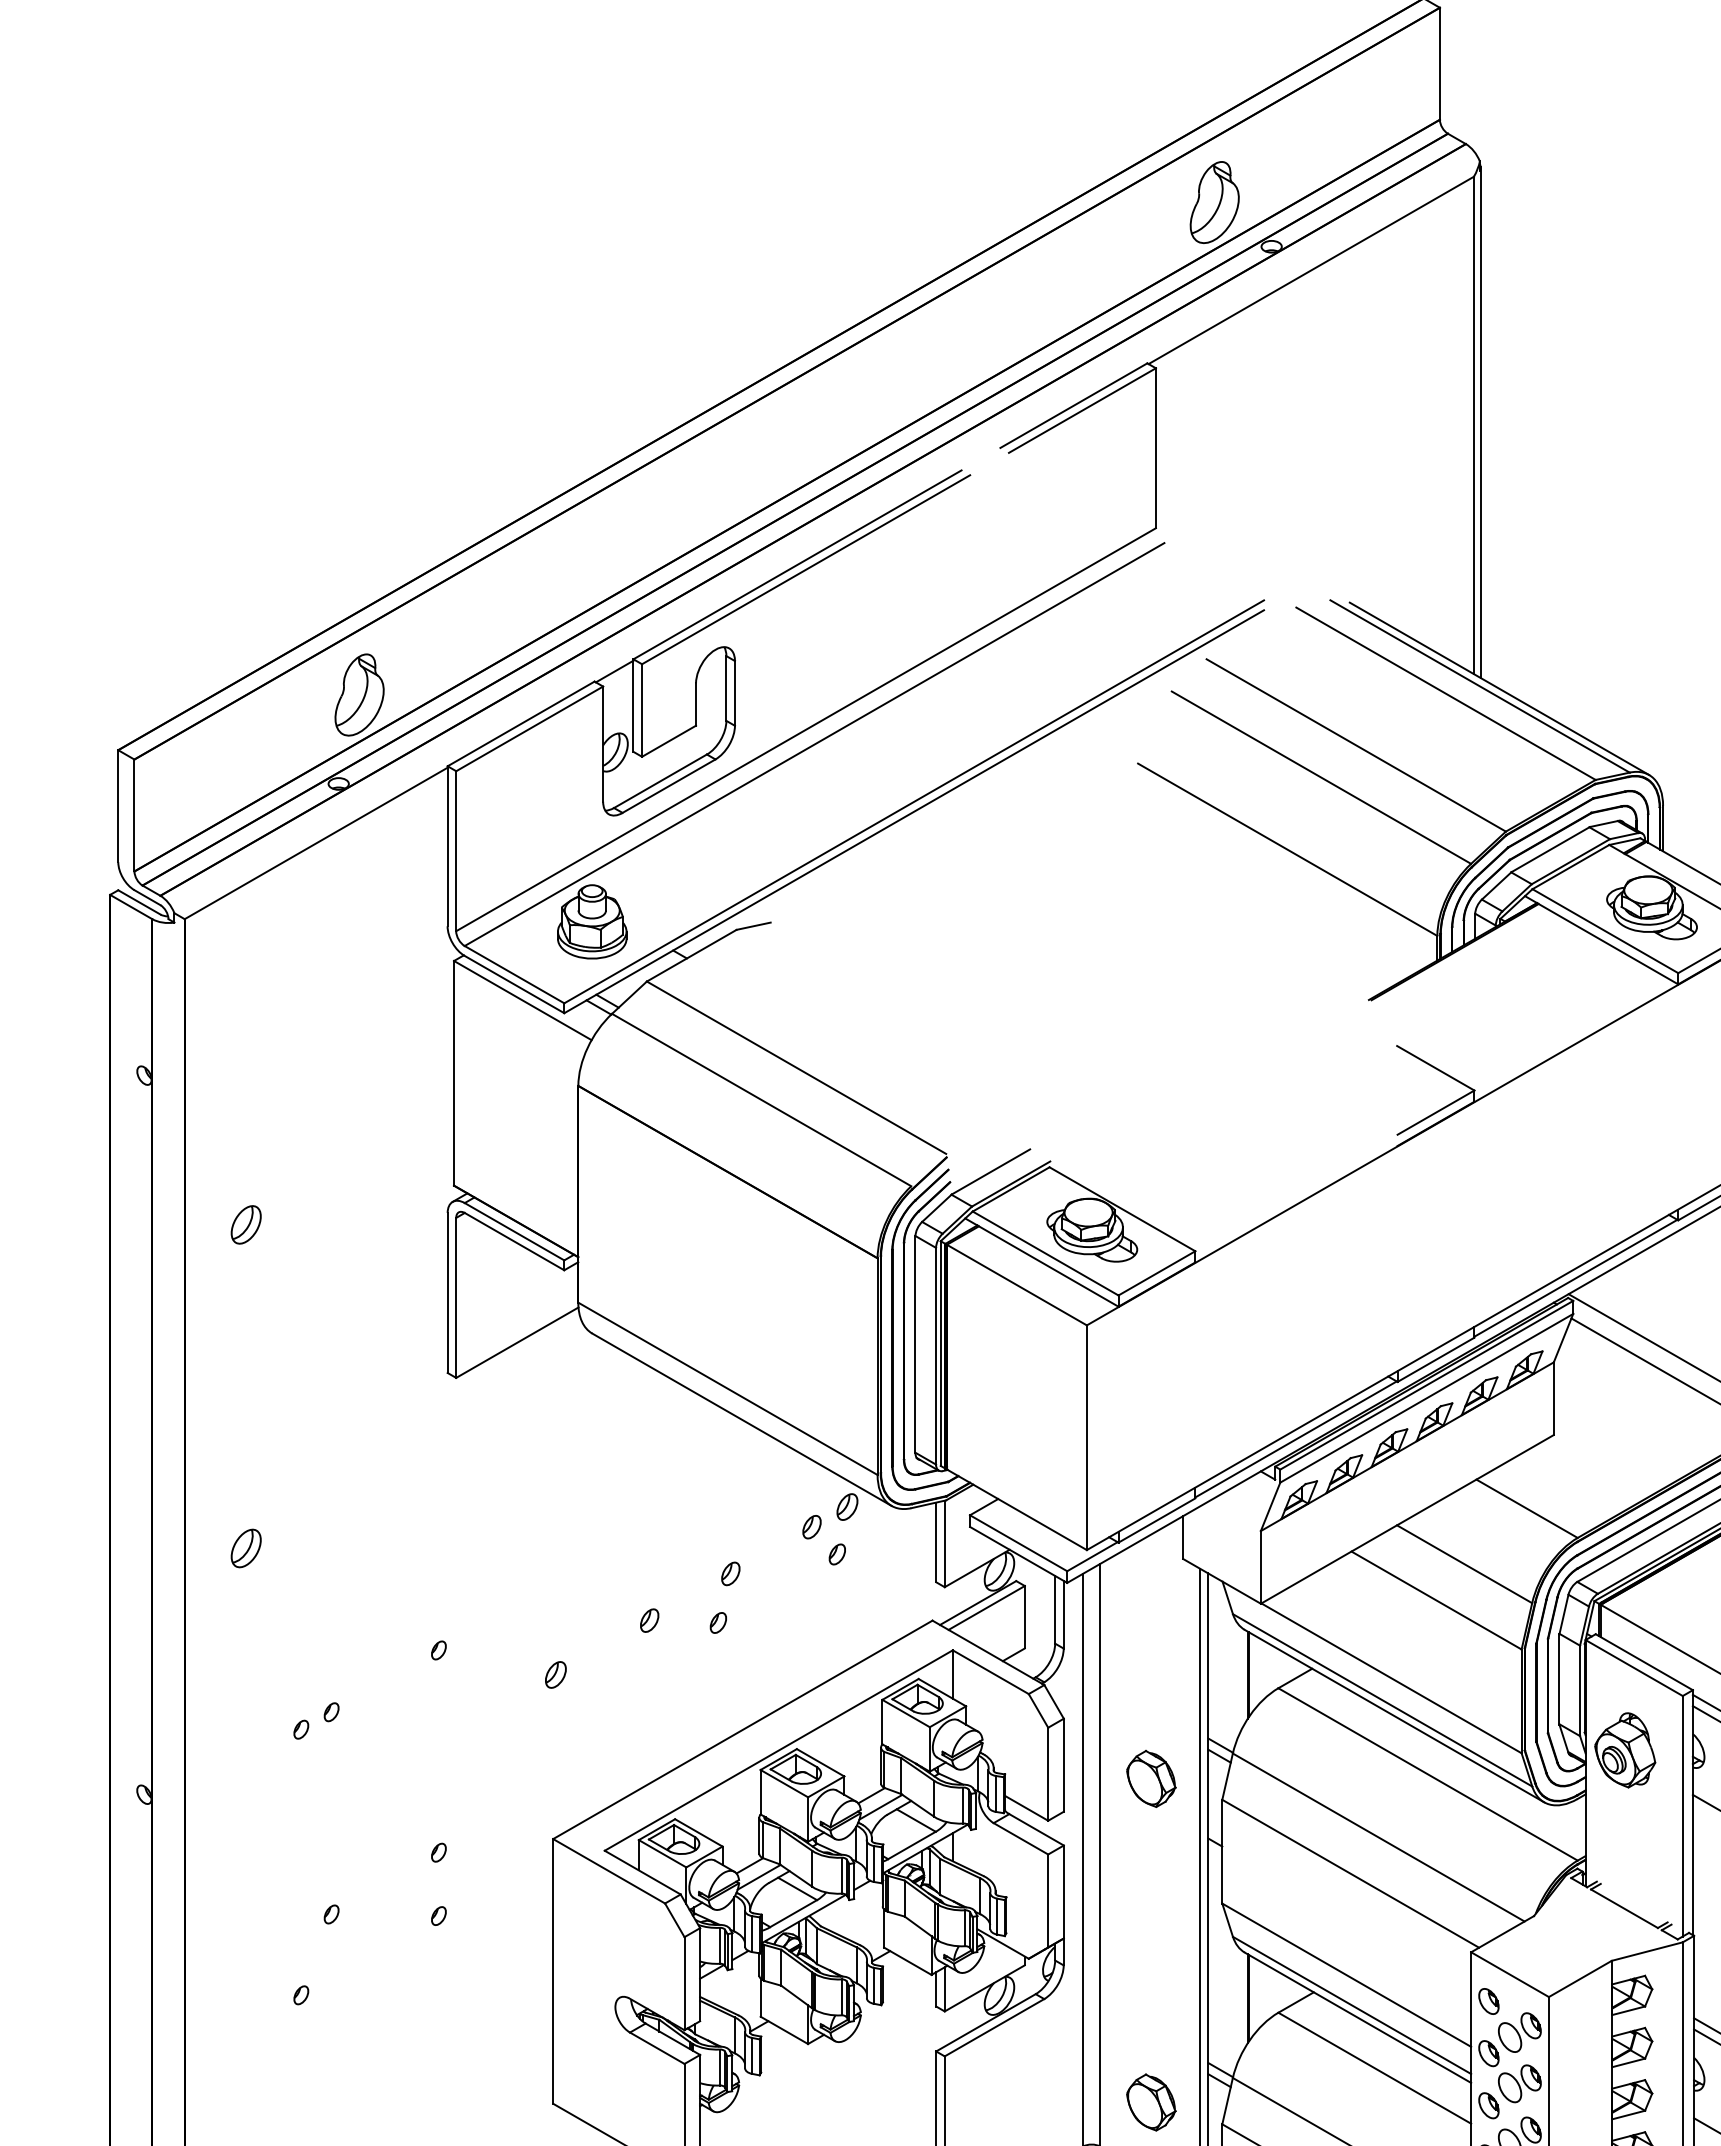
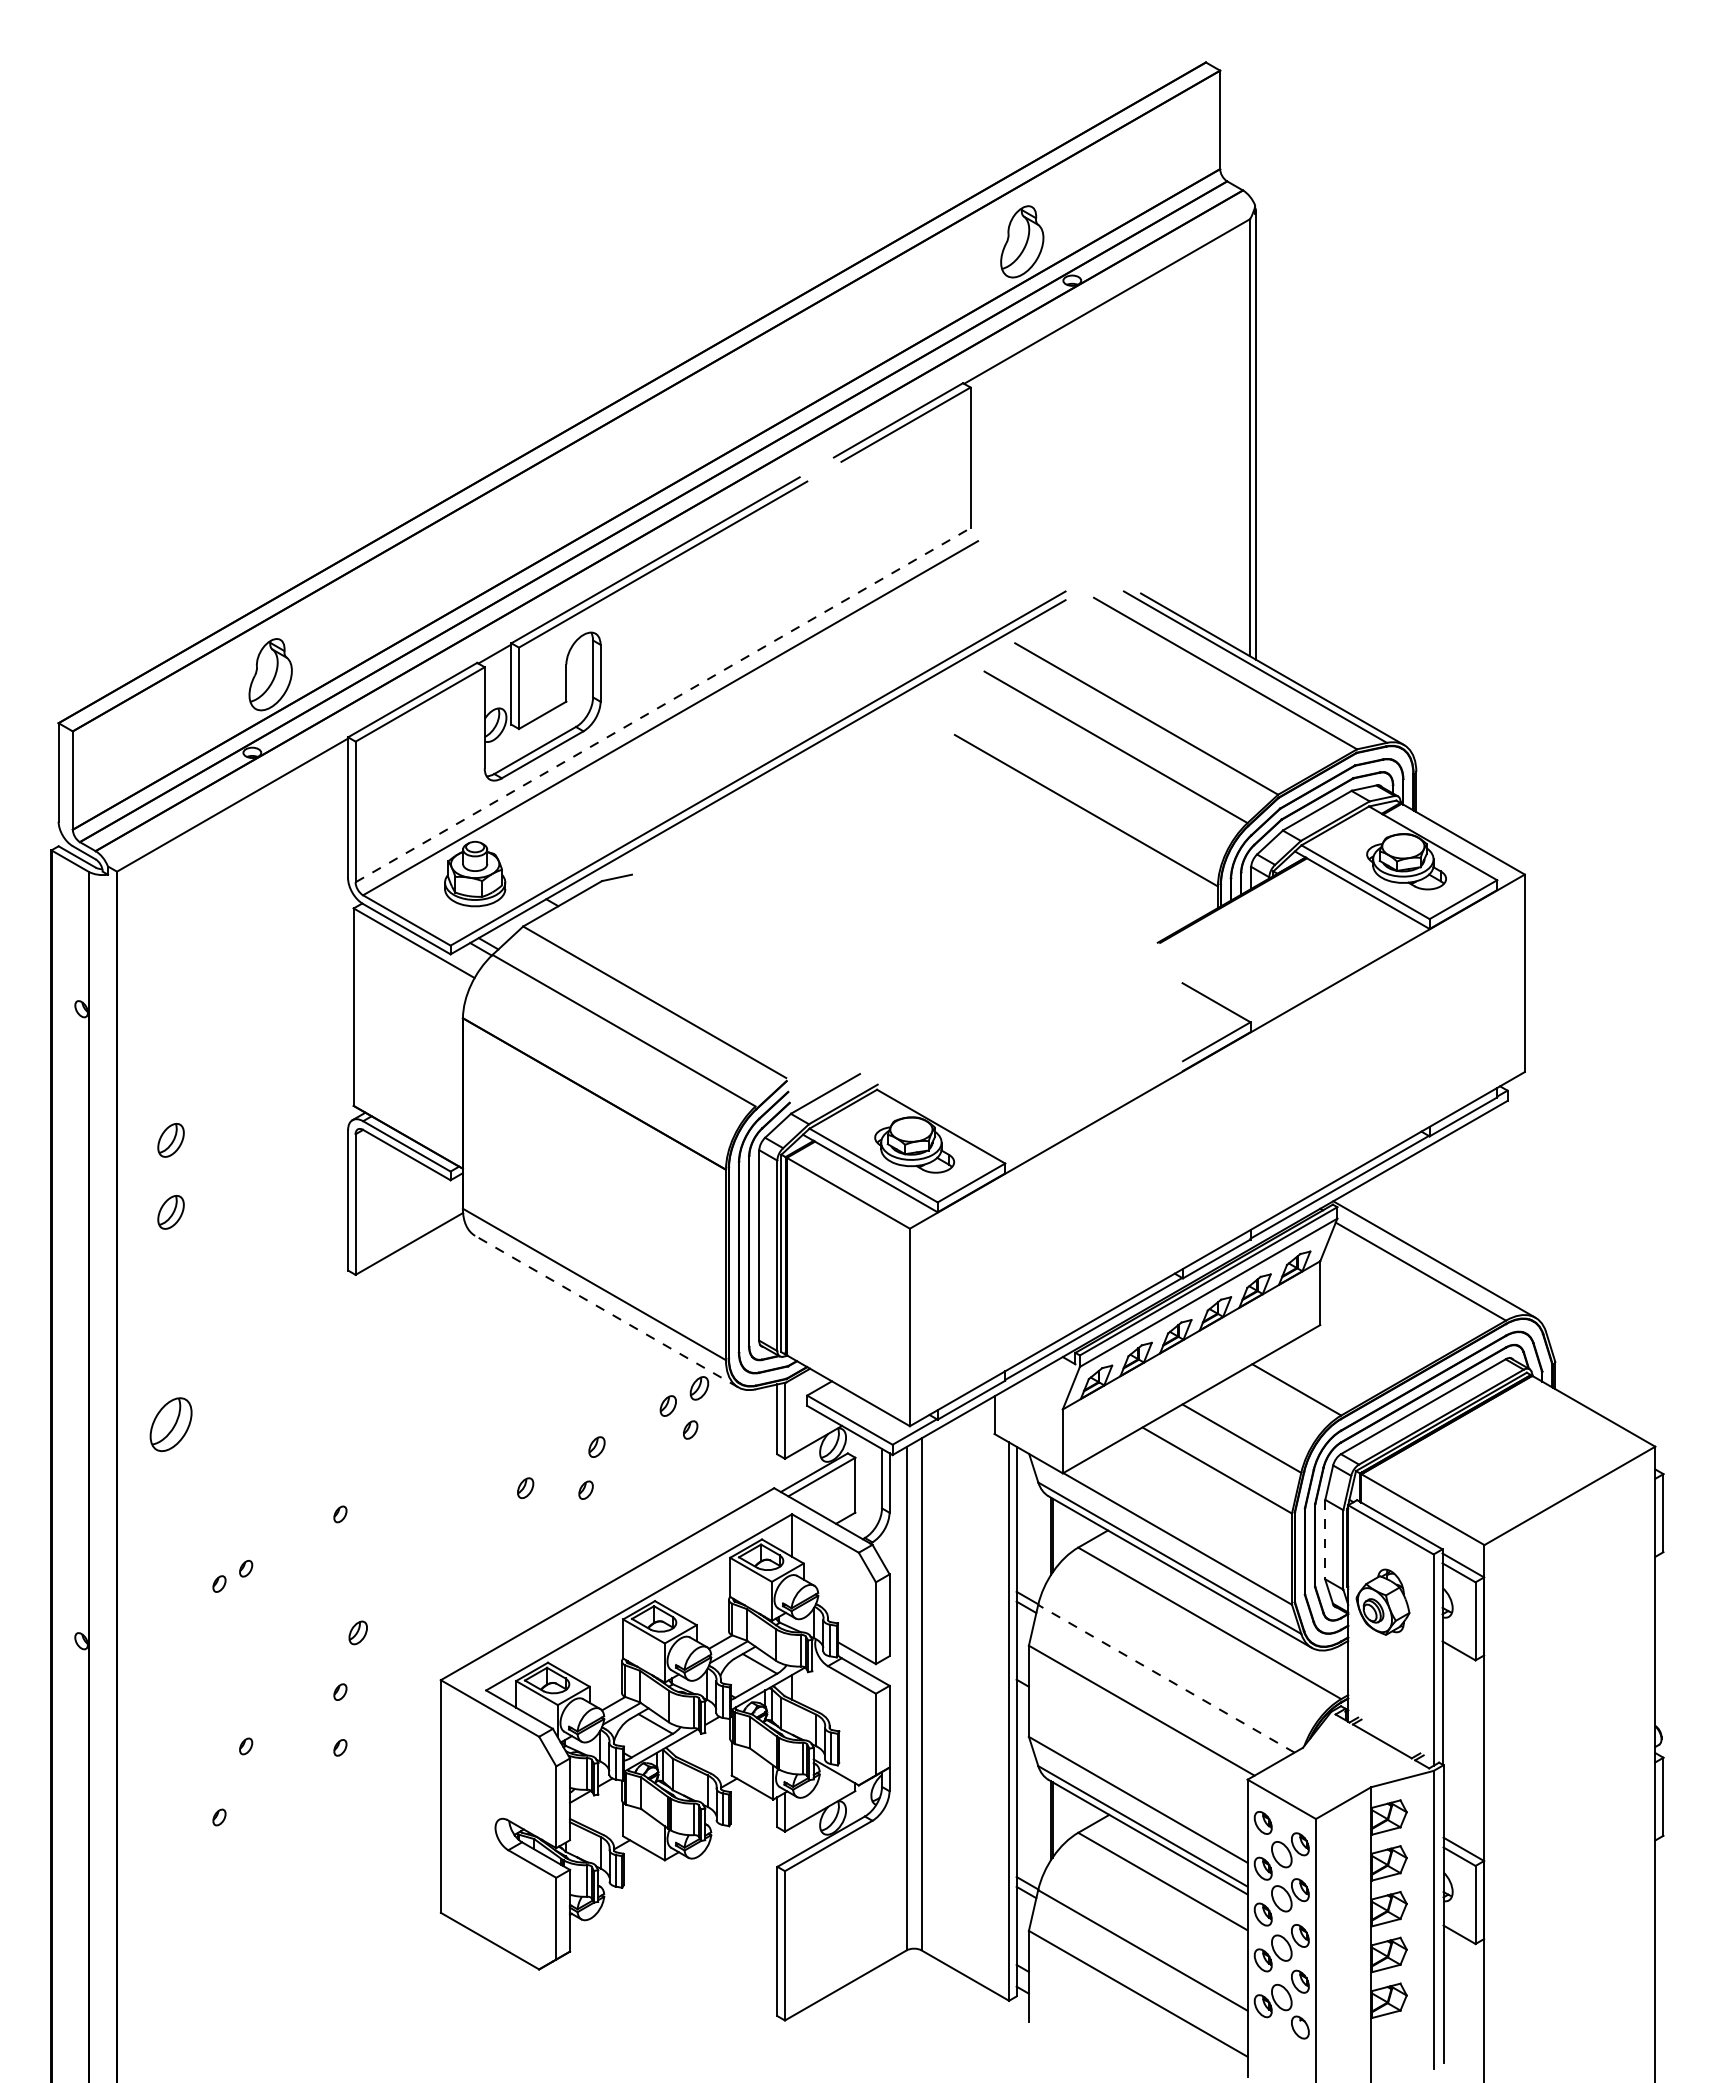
line: (806, 730) -> (663, 705), solid -> dashed
part: (245, 1306) -> (170, 1212), added
line: (741, 1419) -> (606, 1311), solid -> dashed
part: (245, 1548) -> (170, 1424), size x1.6
part: (555, 1674) -> (357, 1632), moved
line: (1559, 1679) -> (1325, 1539), solid -> dashed
part: (1151, 1777) -> (966, 1626), removed
line: (1378, 1837) -> (1166, 1678), solid -> dashed
part: (1151, 2102) -> (966, 1911), removed

